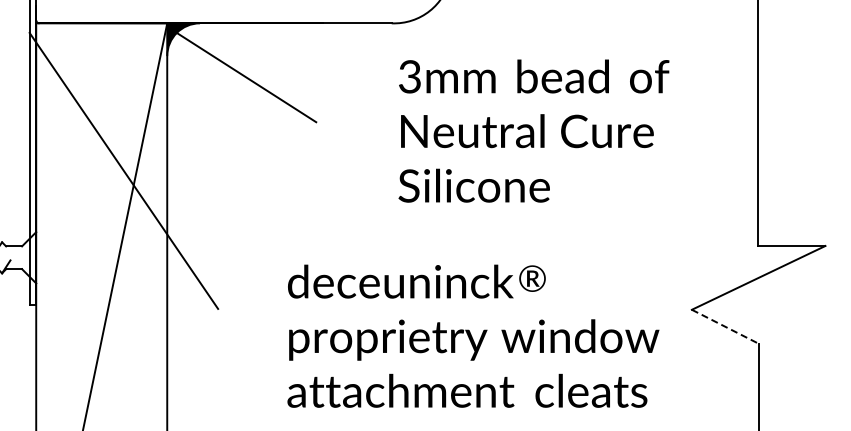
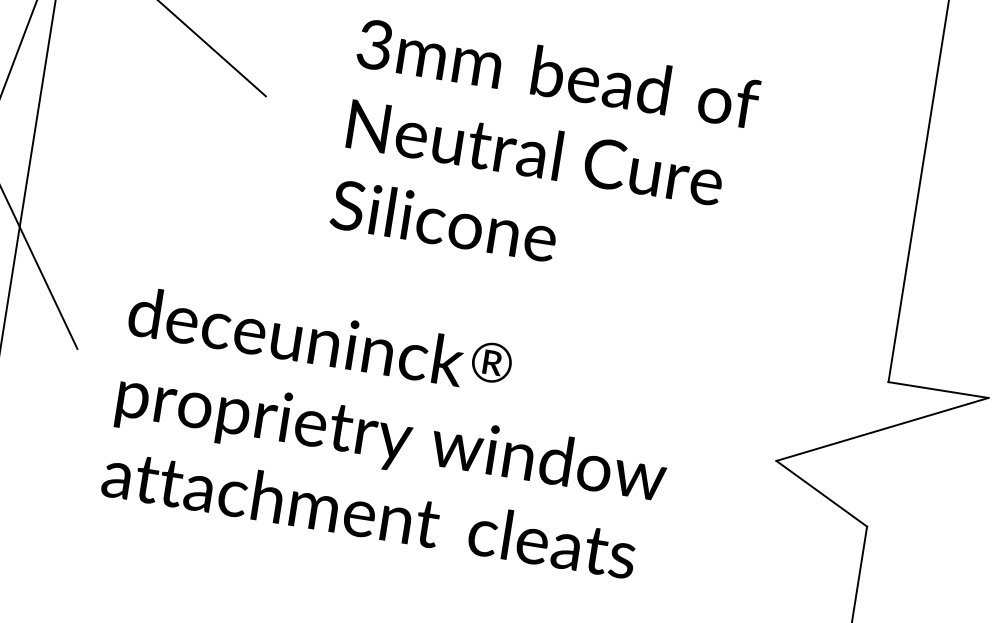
text: (533, 130) -> (544, 152), moved
line: (725, 326) -> (822, 493), dashed -> solid
text: (473, 335) -> (391, 432), moved

